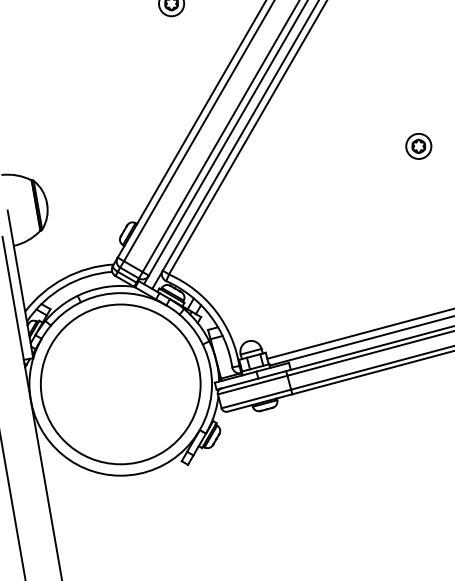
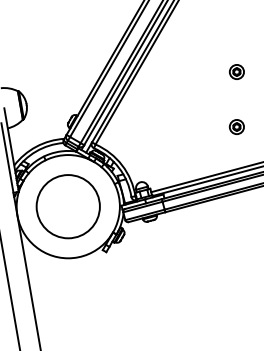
part: (418, 242) -> (236, 126), added
circle: (121, 384) -> (68, 206), size x0.7

